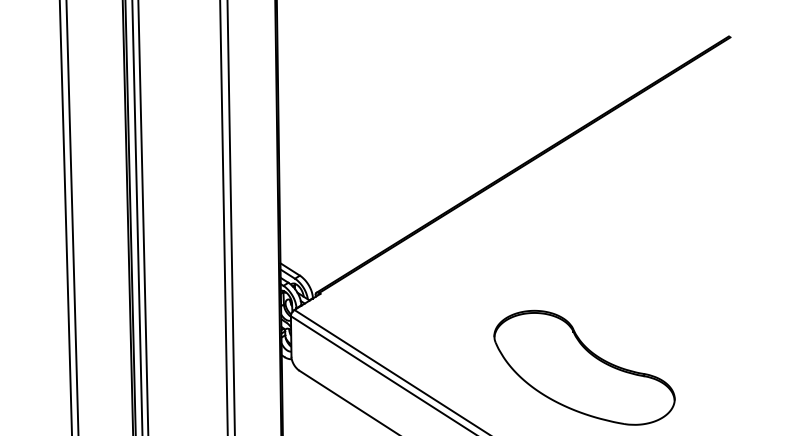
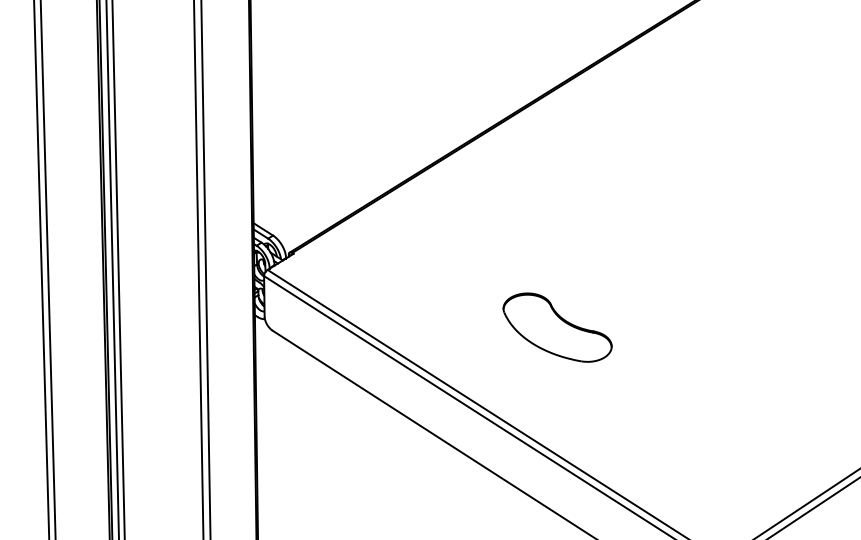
part: (584, 367) -> (557, 327), size x0.6

